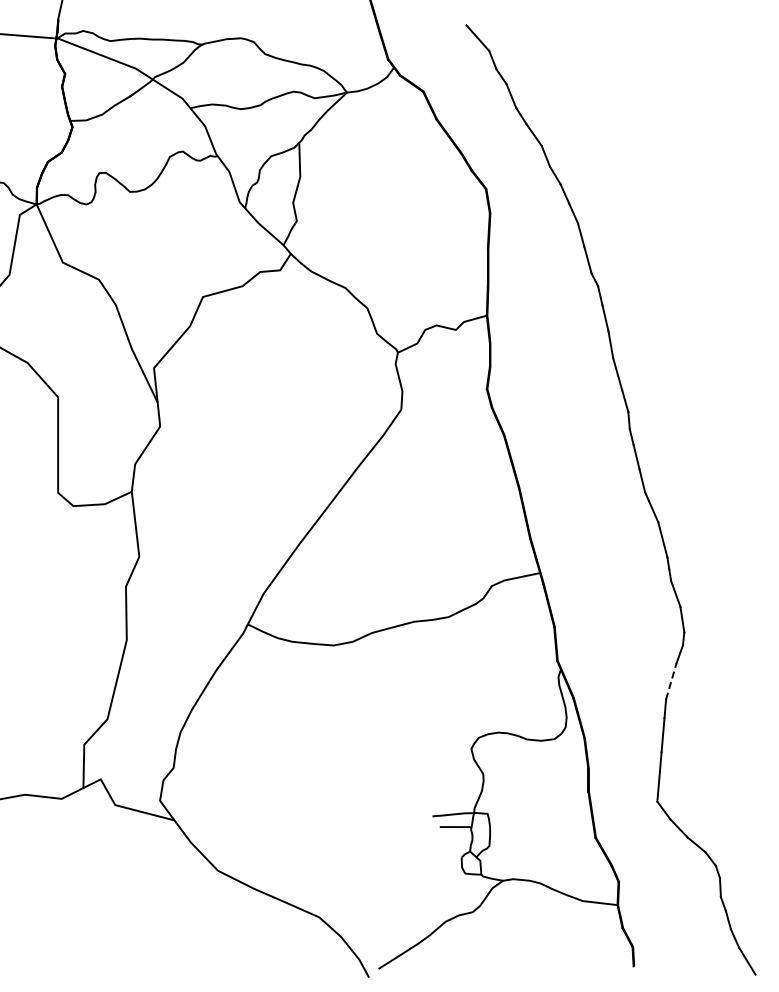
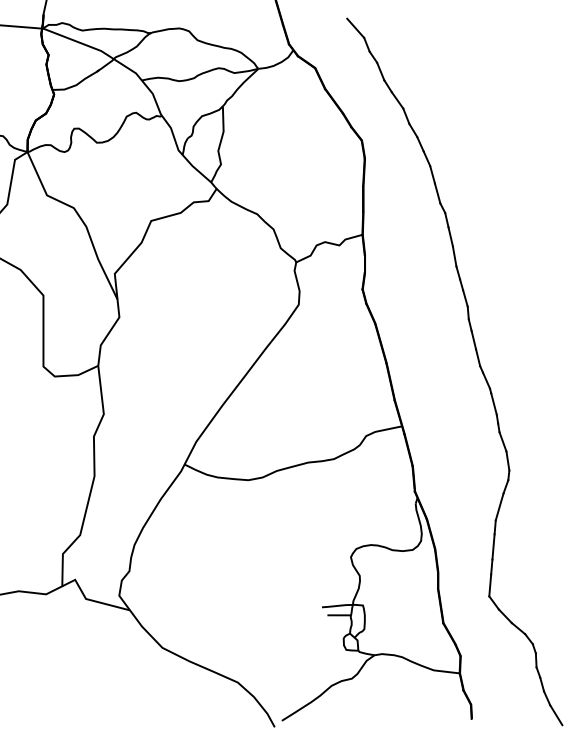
line: (671, 681) -> (499, 507), dashed -> solid

